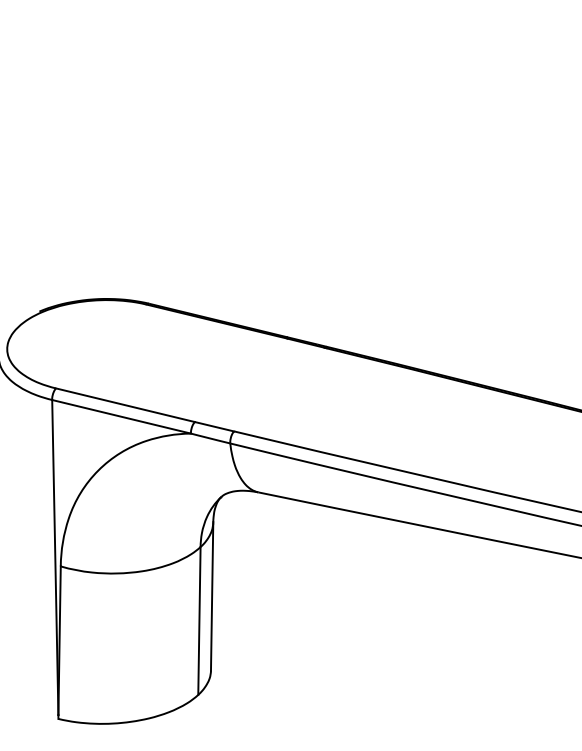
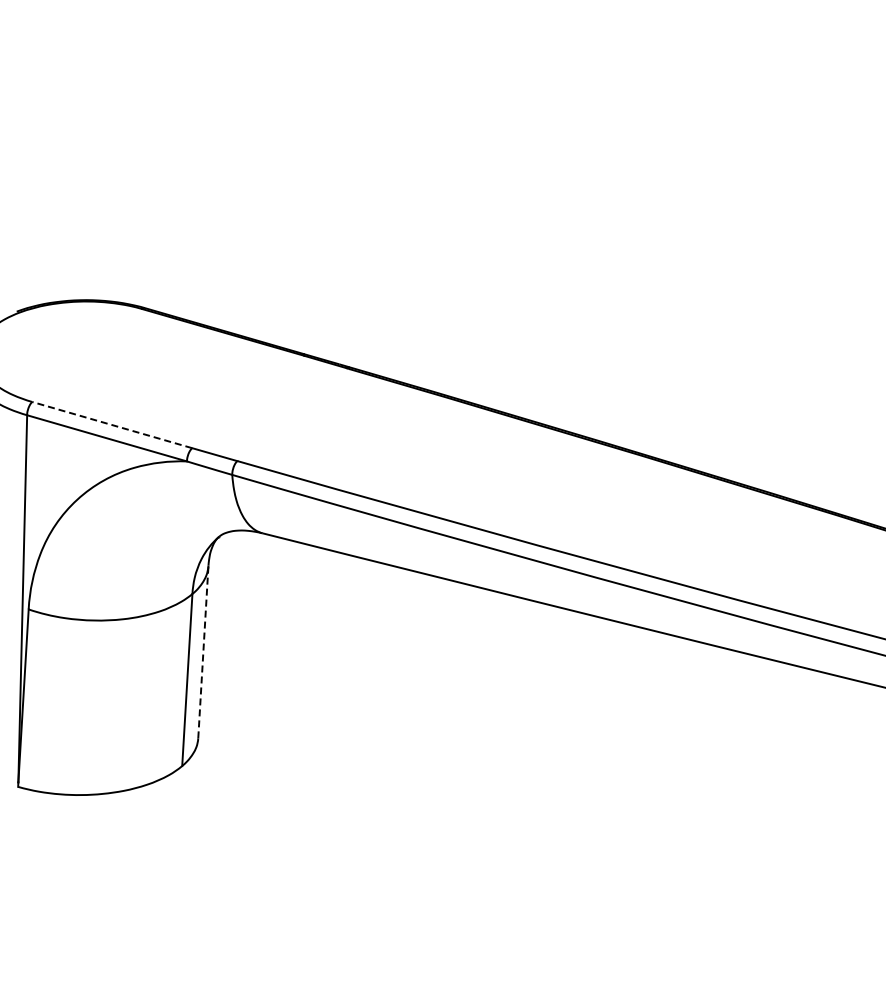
line: (124, 404) -> (111, 424), solid -> dashed
line: (212, 595) -> (203, 651), solid -> dashed

